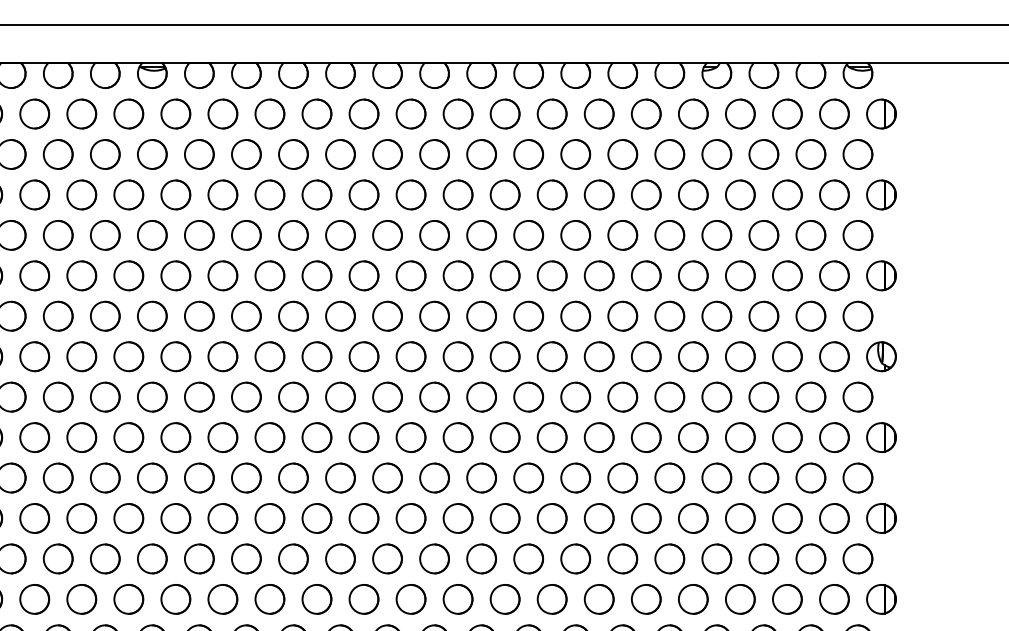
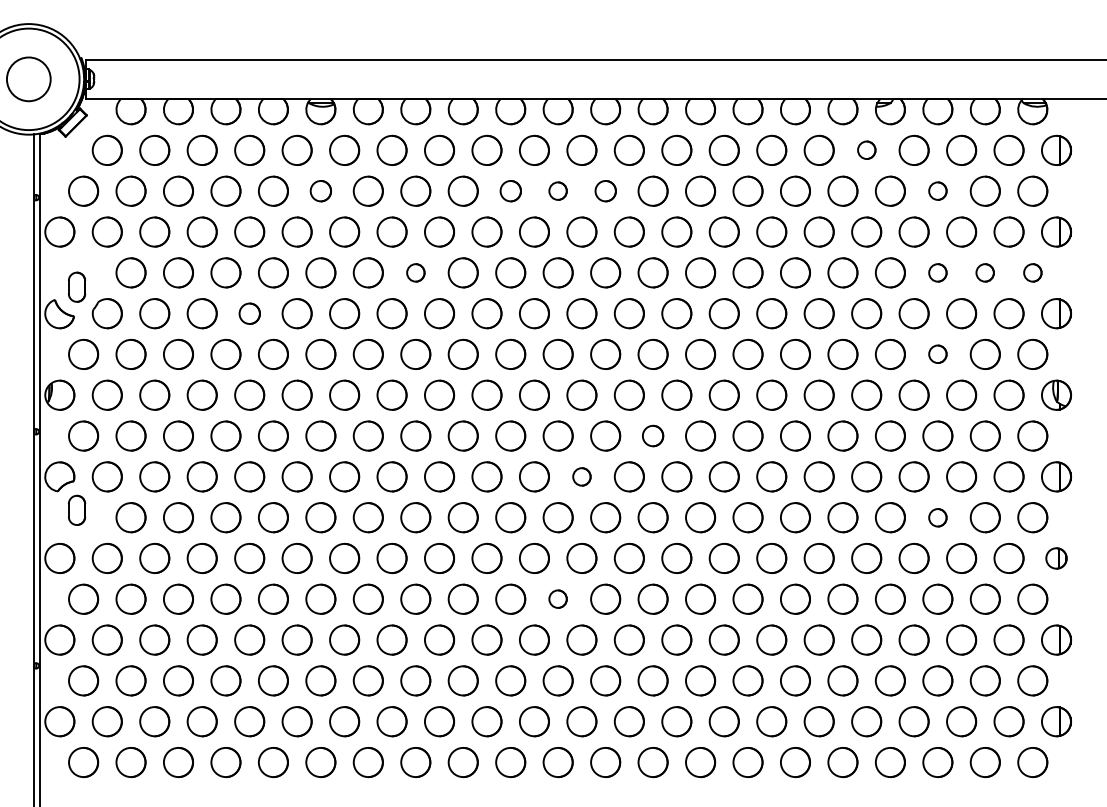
circle: (693, 113) -> (866, 149), size x0.6
circle: (151, 153) -> (320, 190), size x0.7
circle: (340, 153) -> (510, 190), size x0.7
circle: (386, 153) -> (557, 190), size x0.6
circle: (434, 153) -> (605, 190), size x0.7
circle: (763, 153) -> (937, 190), size x0.6
circle: (246, 235) -> (415, 272), size x0.6
circle: (763, 235) -> (937, 272), size x0.6
circle: (810, 235) -> (984, 272), size x0.6
circle: (857, 235) -> (1032, 272), size x0.6
circle: (81, 275) -> (249, 313), size x0.7
circle: (763, 315) -> (937, 353), size x0.6
circle: (481, 396) -> (652, 435), size x0.7
circle: (410, 437) -> (581, 476), size x0.6
circle: (763, 477) -> (937, 517), size x0.6
part: (881, 518) -> (1056, 558), size x0.7
circle: (386, 558) -> (557, 598), size x0.6

